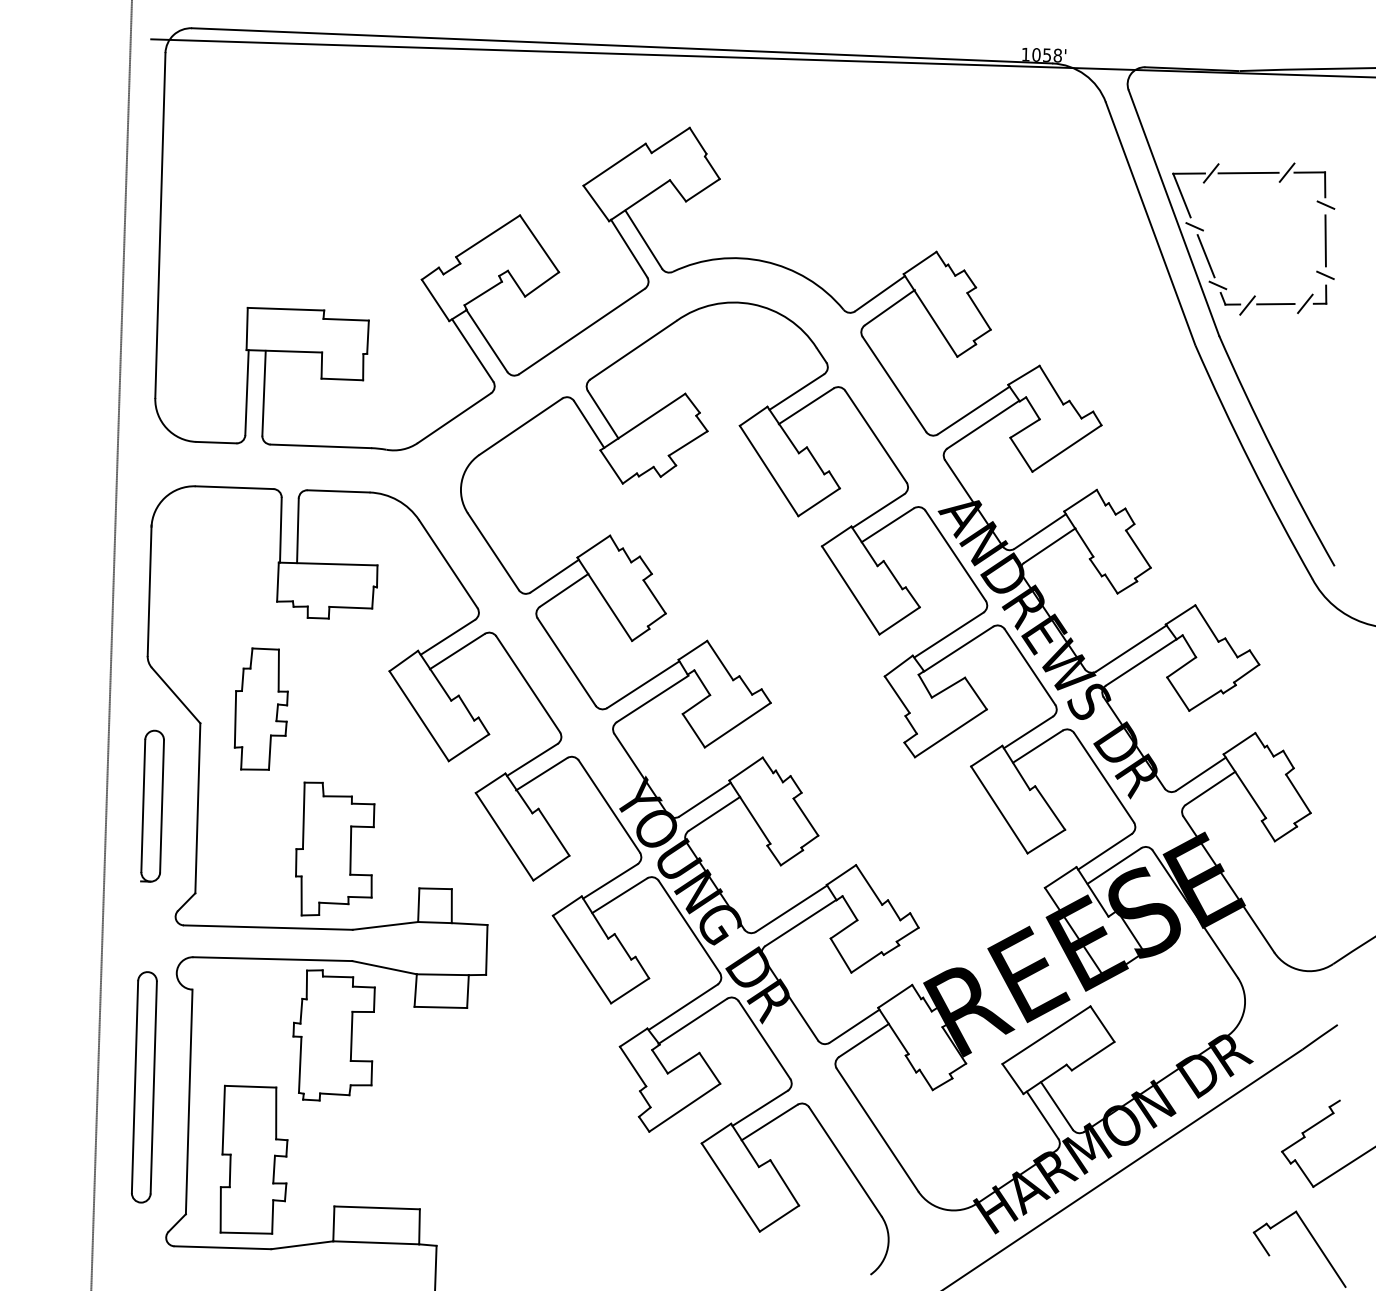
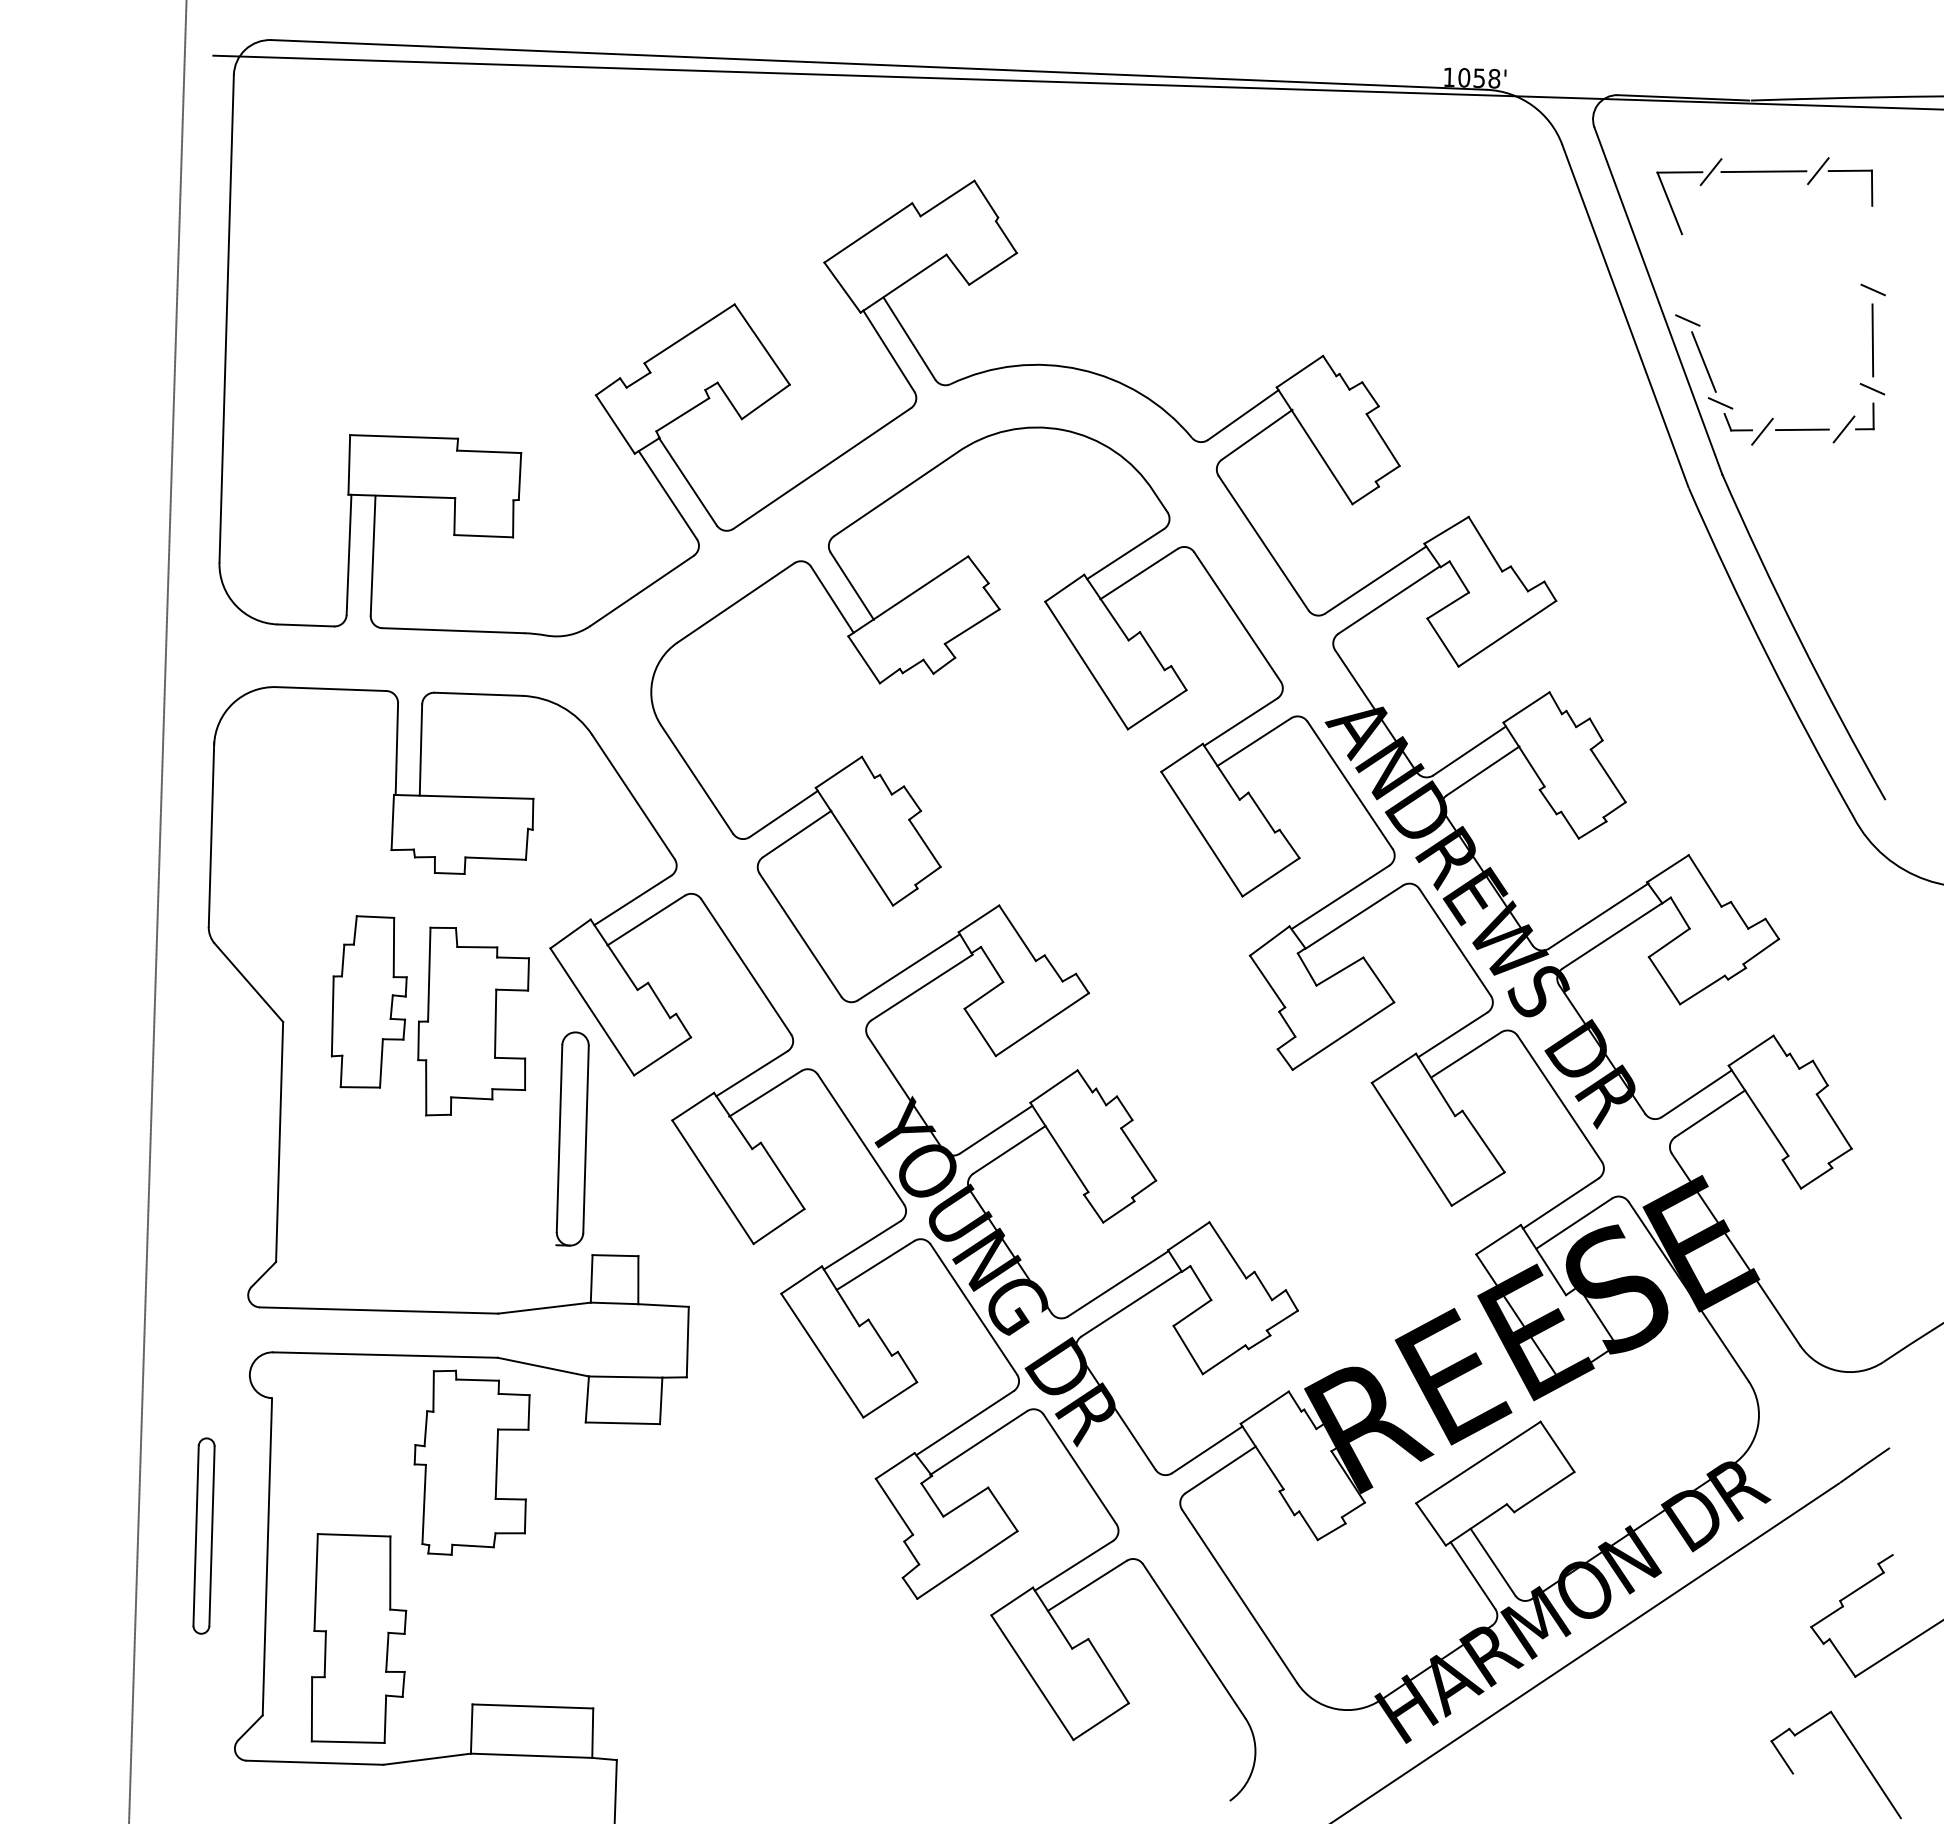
part: (1249, 173) -> (1764, 172), moved
part: (152, 805) -> (572, 1138), moved
part: (335, 849) -> (473, 1021), moved
part: (143, 1086) -> (203, 1535), size x0.6

